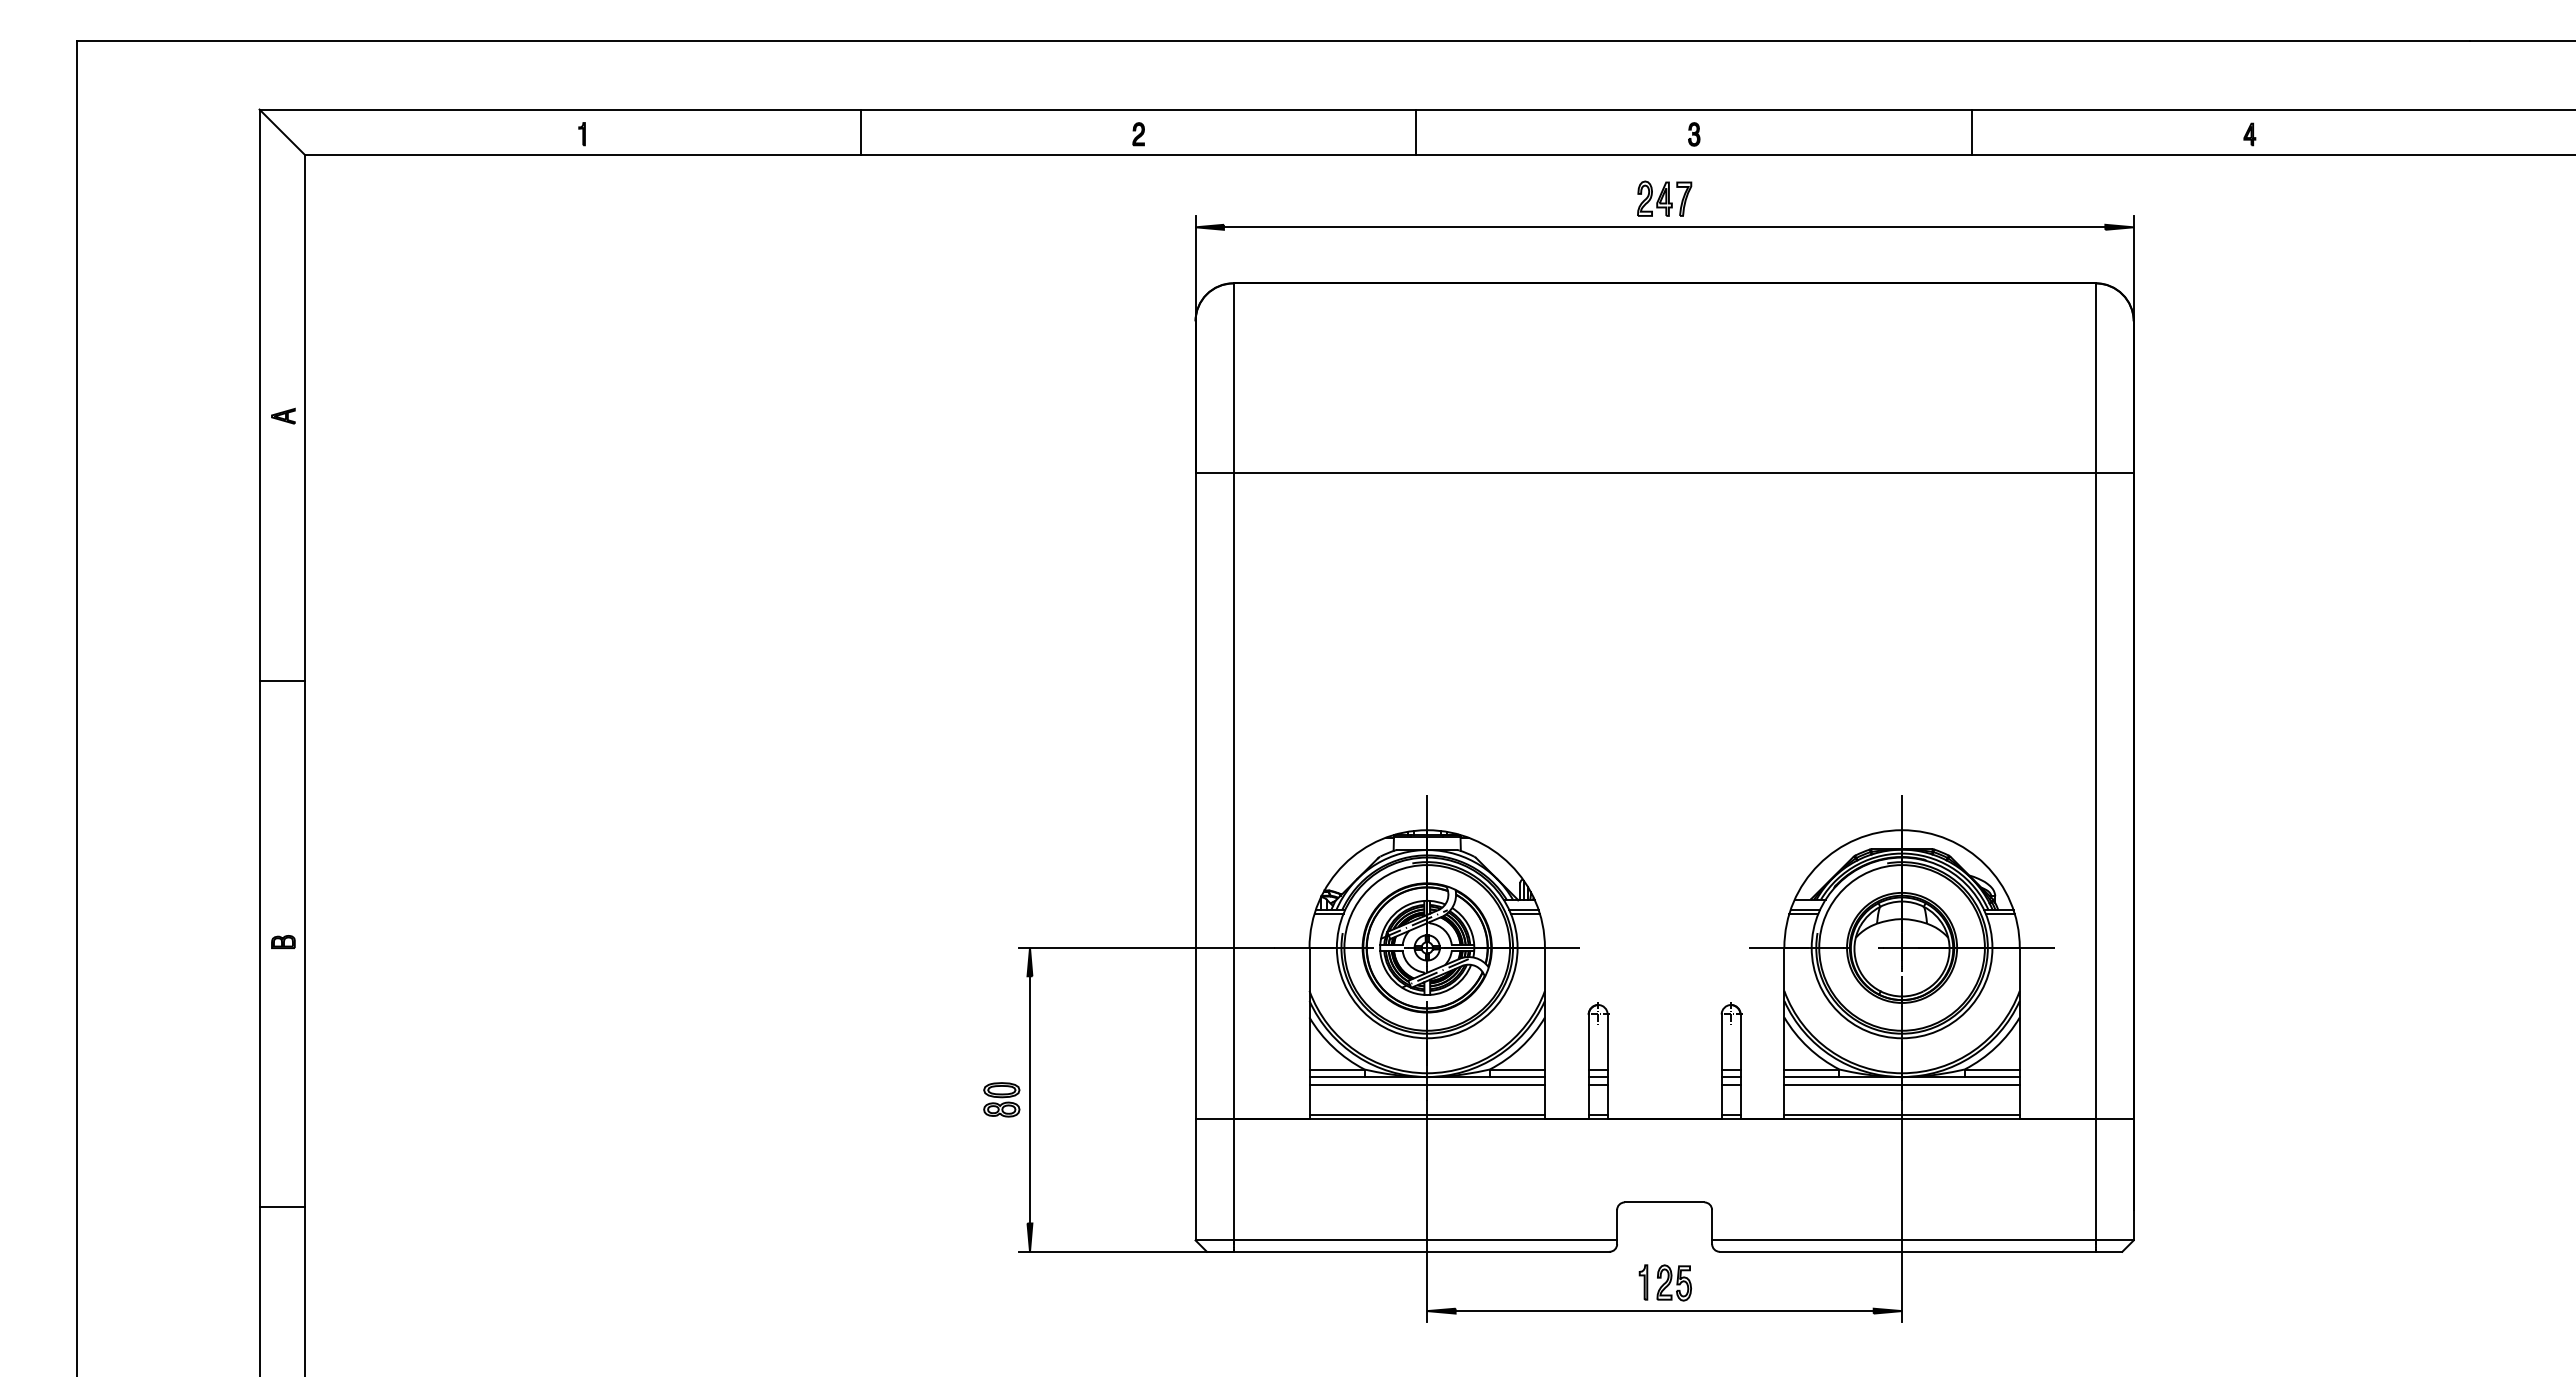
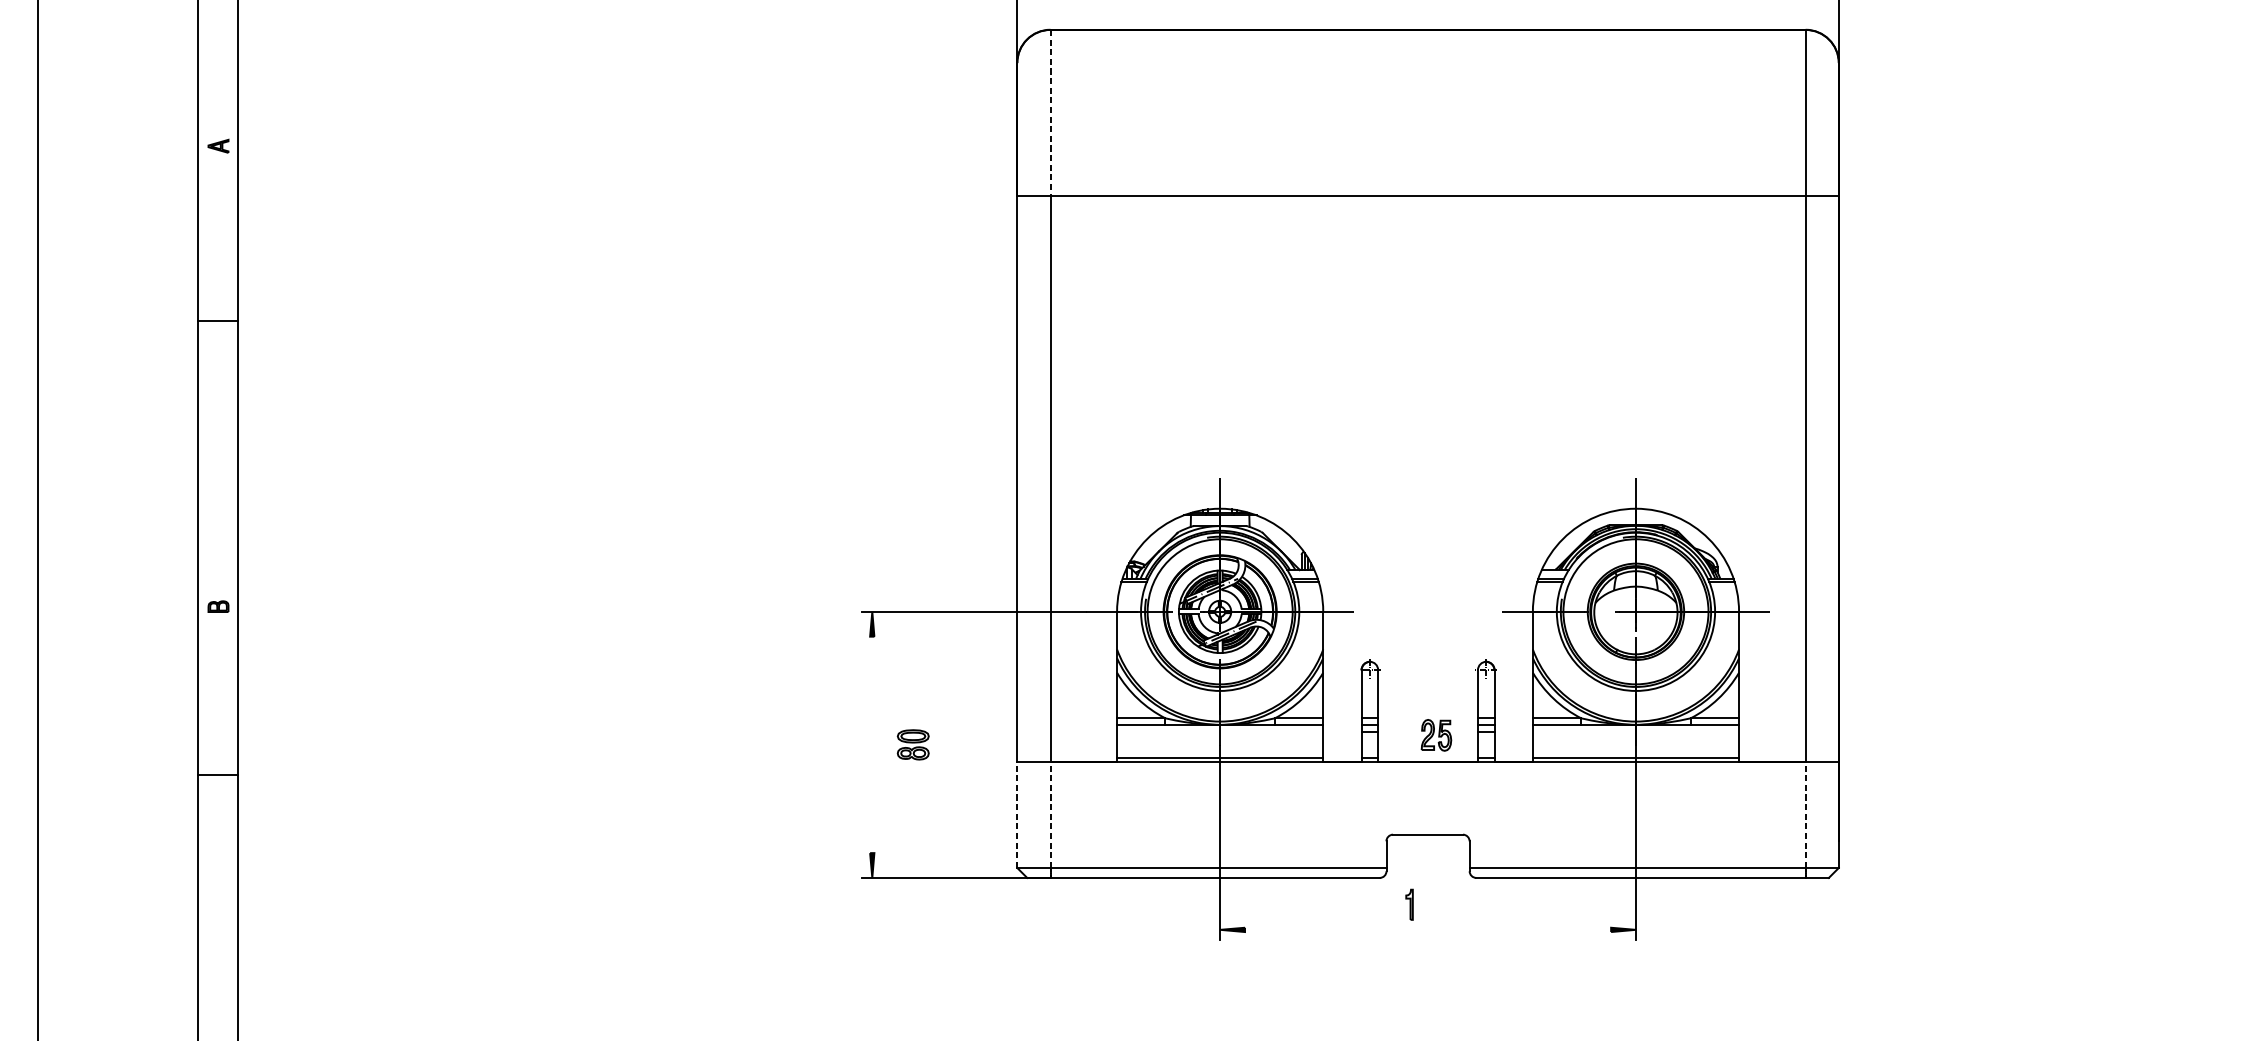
line: (1233, 378) -> (1050, 113), solid -> dashed
line: (282, 681) -> (217, 321), moved
line: (1426, 1084) -> (1219, 731), removed
line: (1901, 1084) -> (1635, 731), removed
part: (1001, 1099) -> (913, 744), moved
line: (1030, 1099) -> (872, 744), removed
line: (1195, 1179) -> (1017, 814), solid -> dashed
line: (1233, 1179) -> (1050, 814), solid -> dashed
line: (2095, 1179) -> (1805, 814), solid -> dashed
line: (282, 1207) -> (217, 775), moved
part: (1673, 1282) -> (1435, 734), moved
line: (1664, 1311) -> (1427, 930), removed

